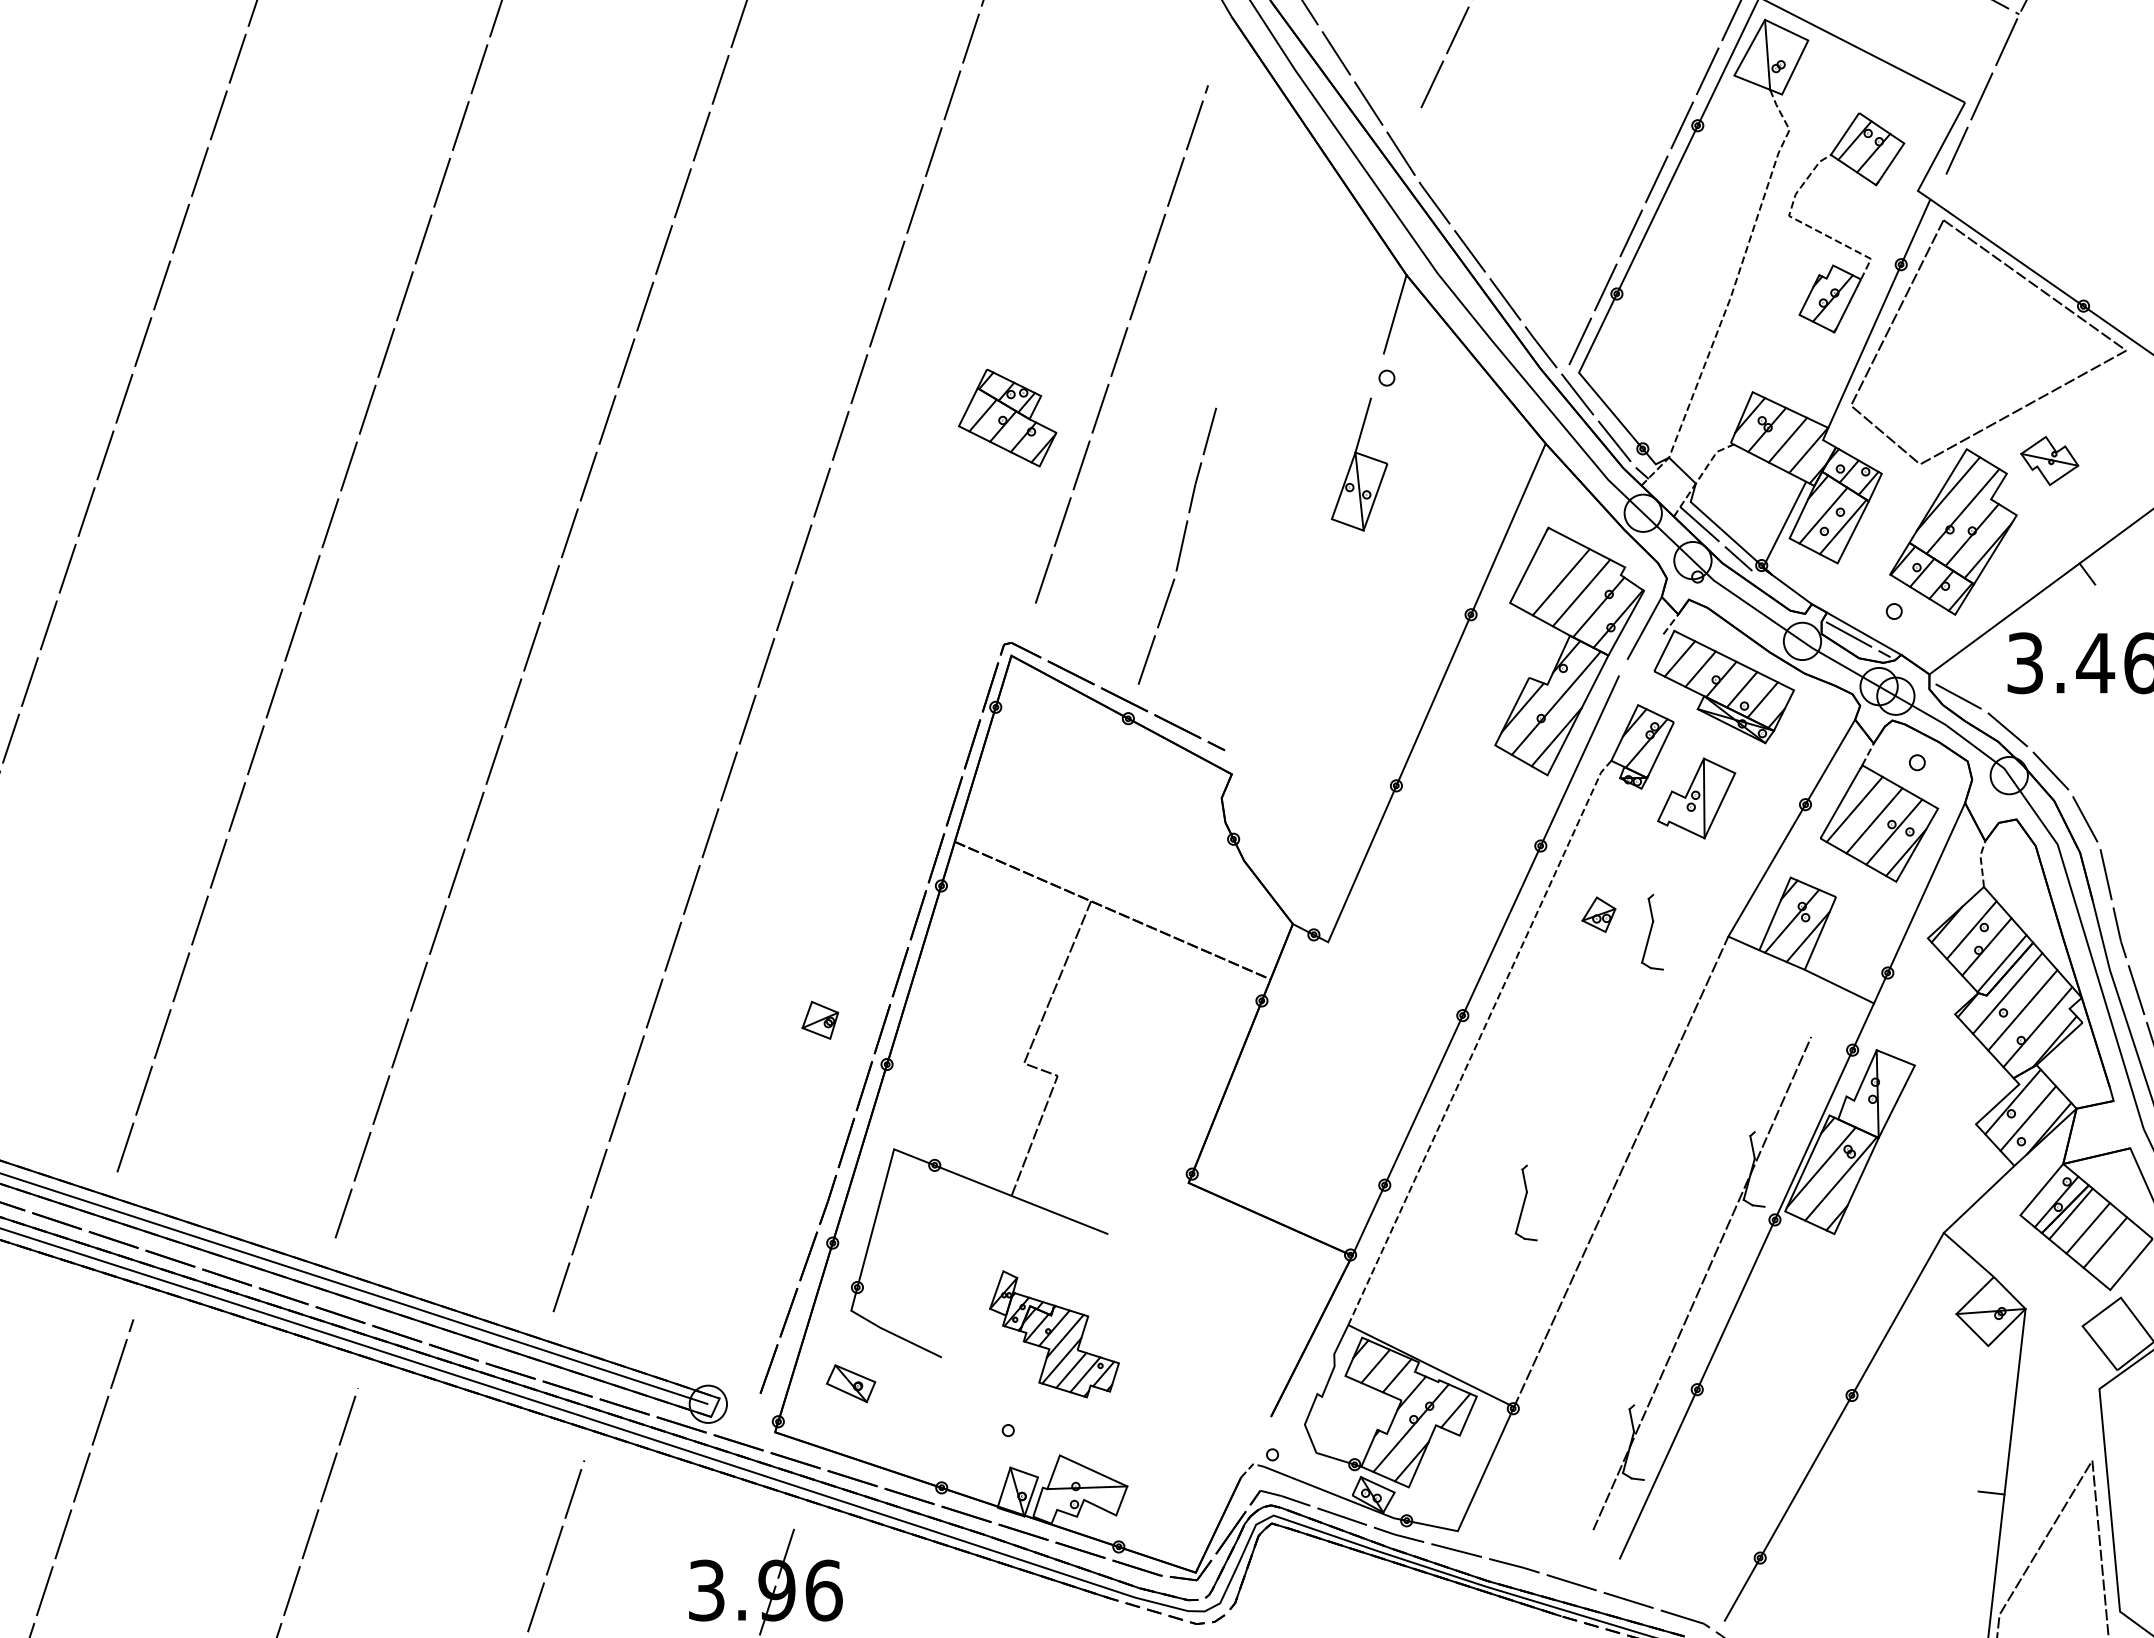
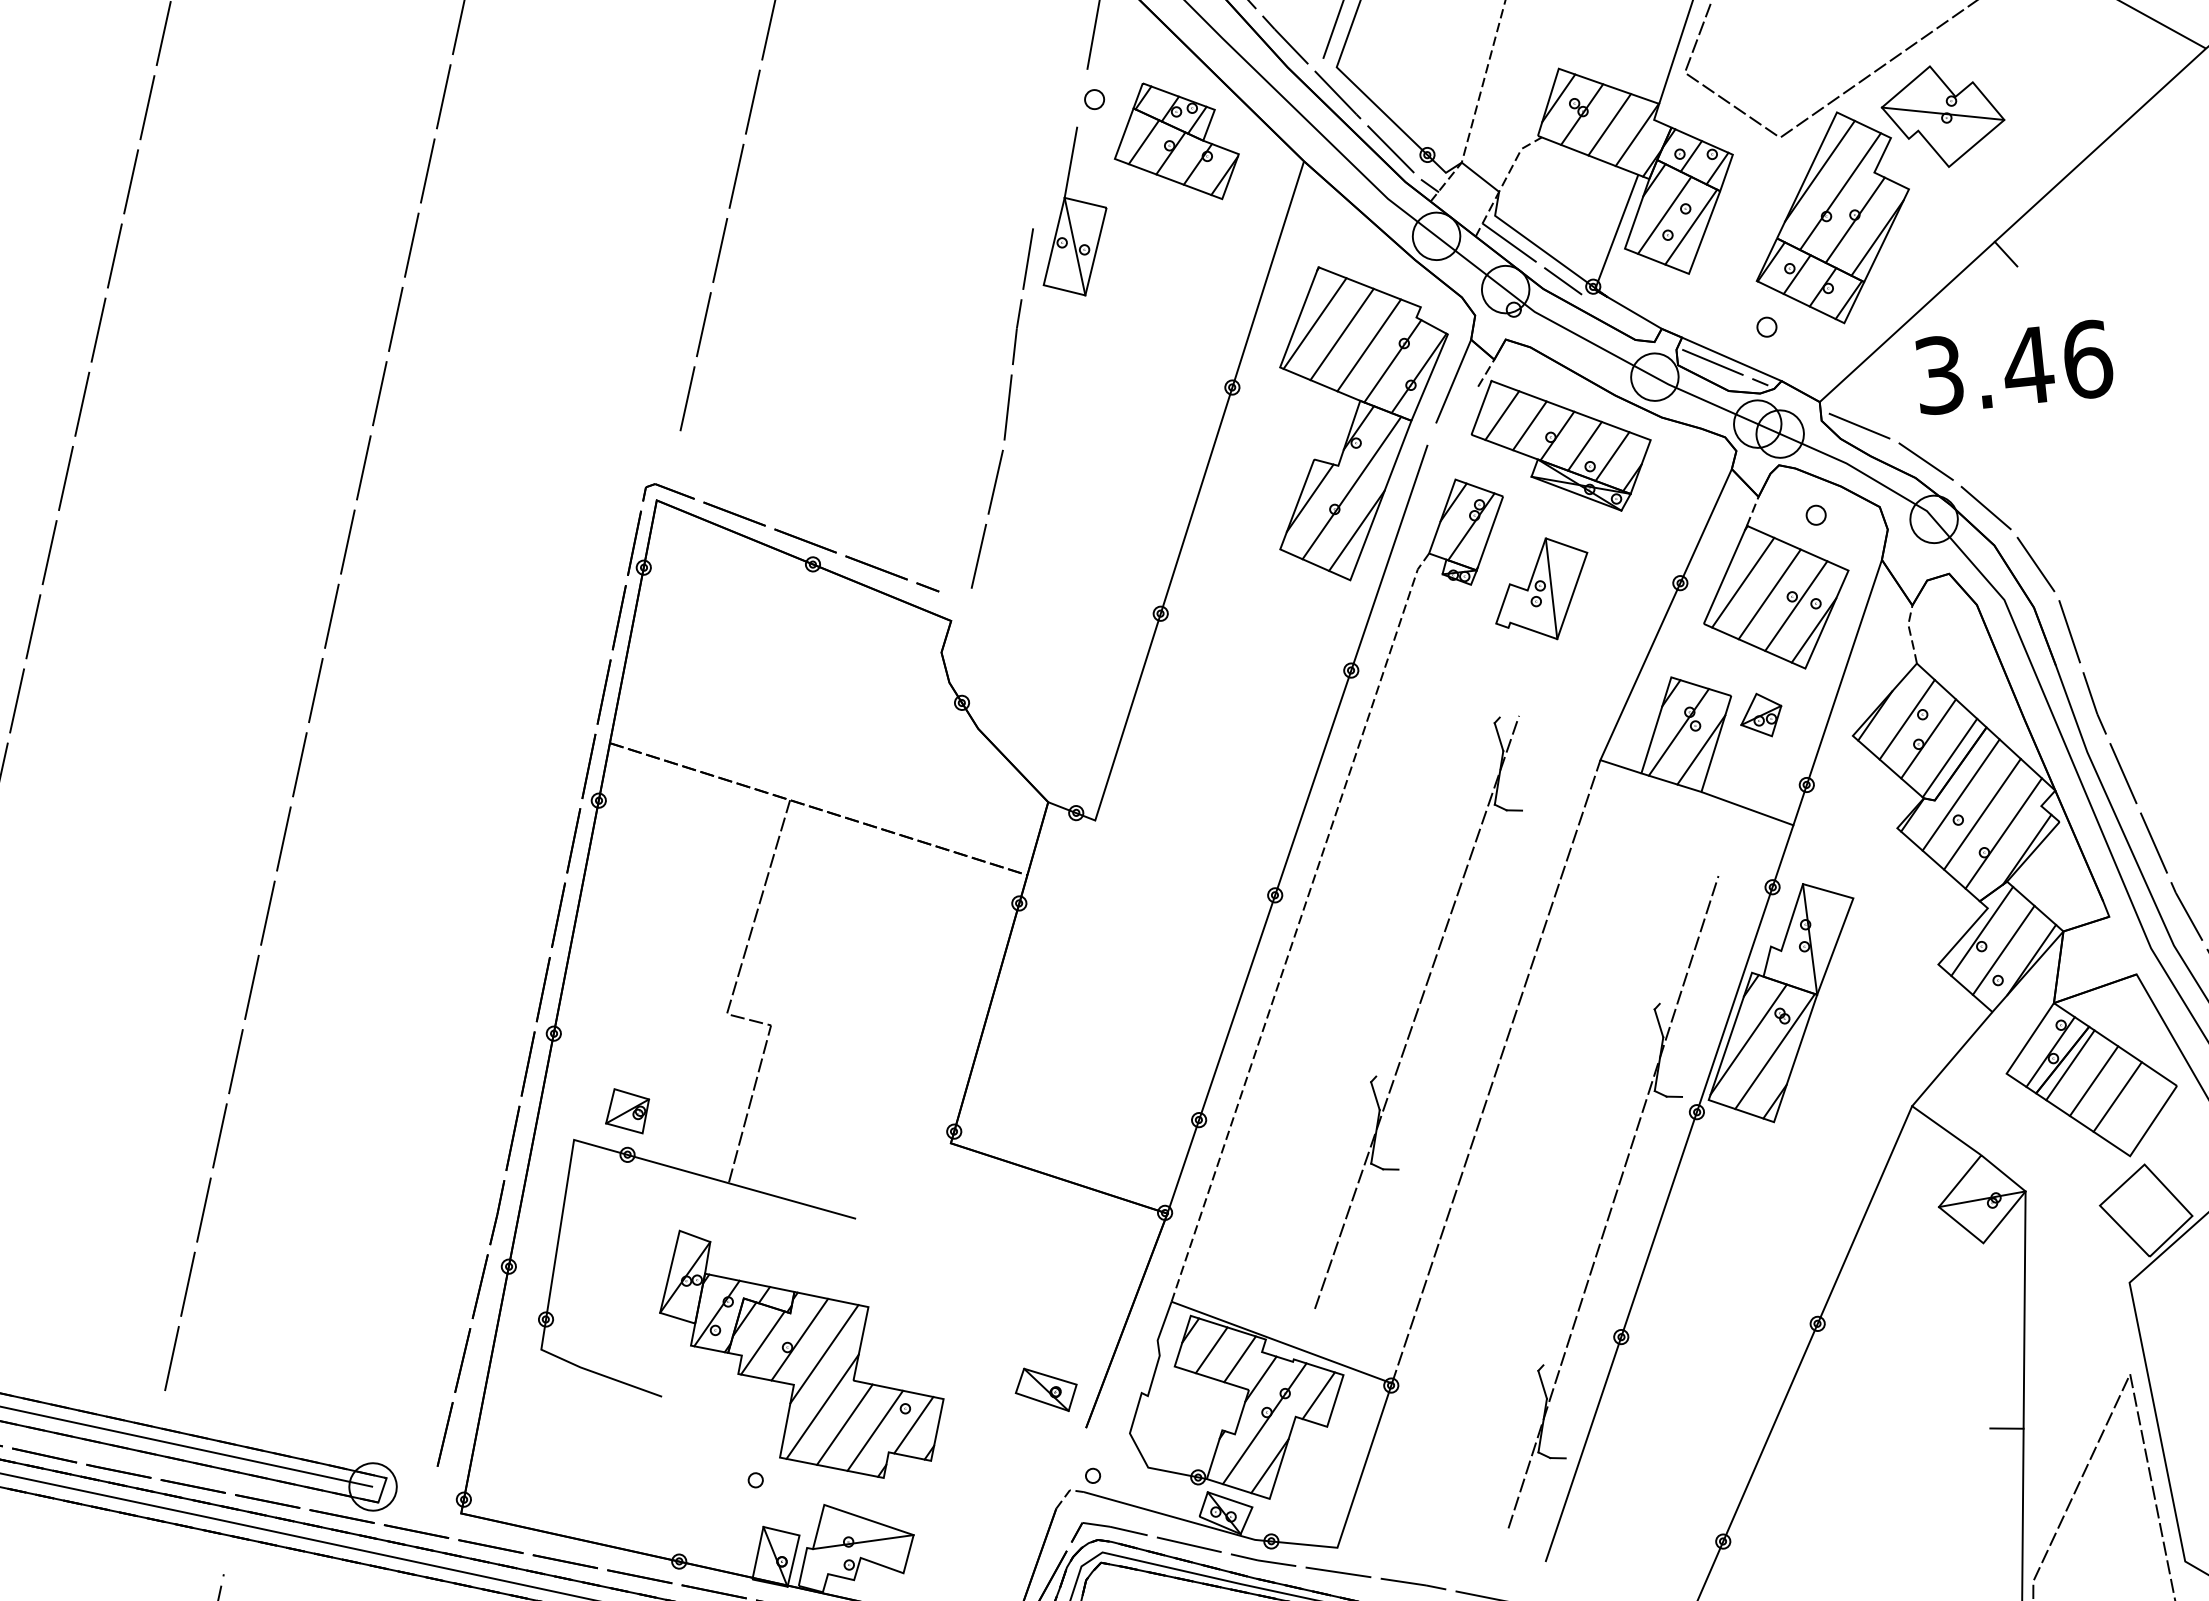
part: (1007, 417) -> (1175, 141), moved
part: (2049, 460) -> (1943, 115), size x1.67
line: (1180, 546) -> (1006, 408), moved
line: (1540, 571) -> (1314, 323), added
part: (1598, 914) -> (1760, 715), moved
part: (820, 1019) -> (627, 1110), moved
line: (1563, 1118) -> (1416, 1012), added
part: (1054, 1334) -> (801, 1352), size x1.67
part: (851, 1383) -> (1046, 1389), moved

